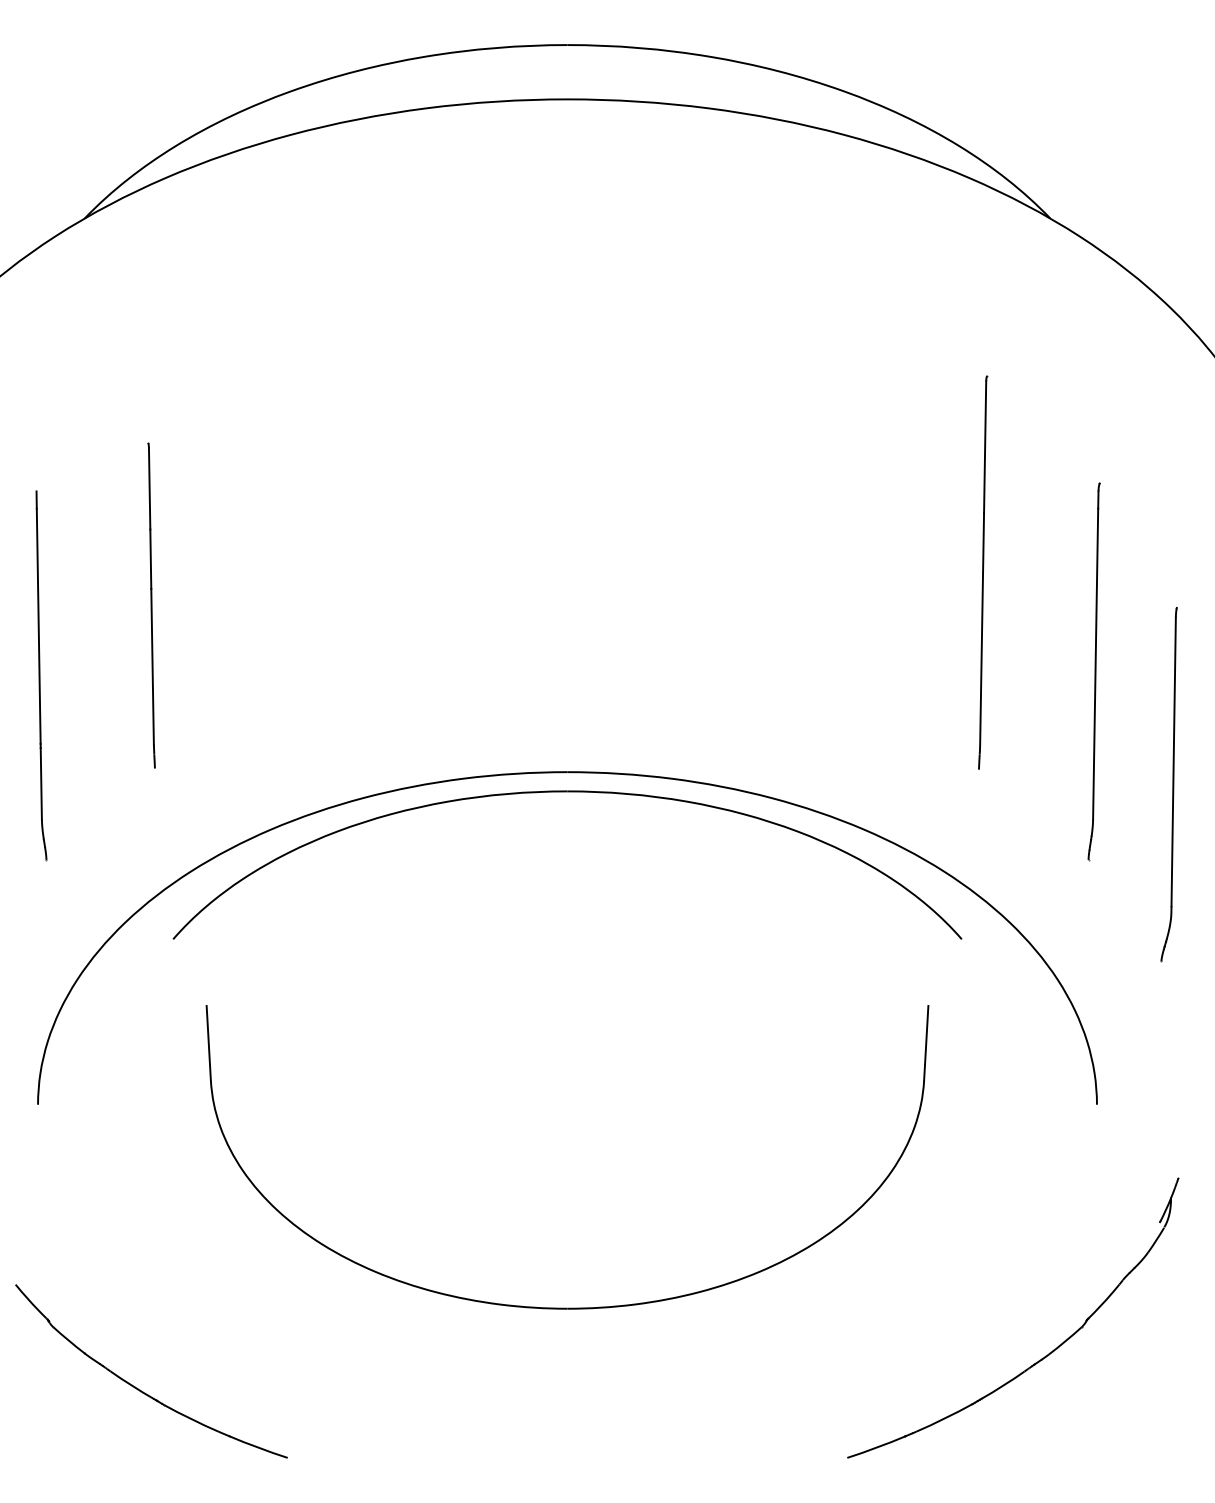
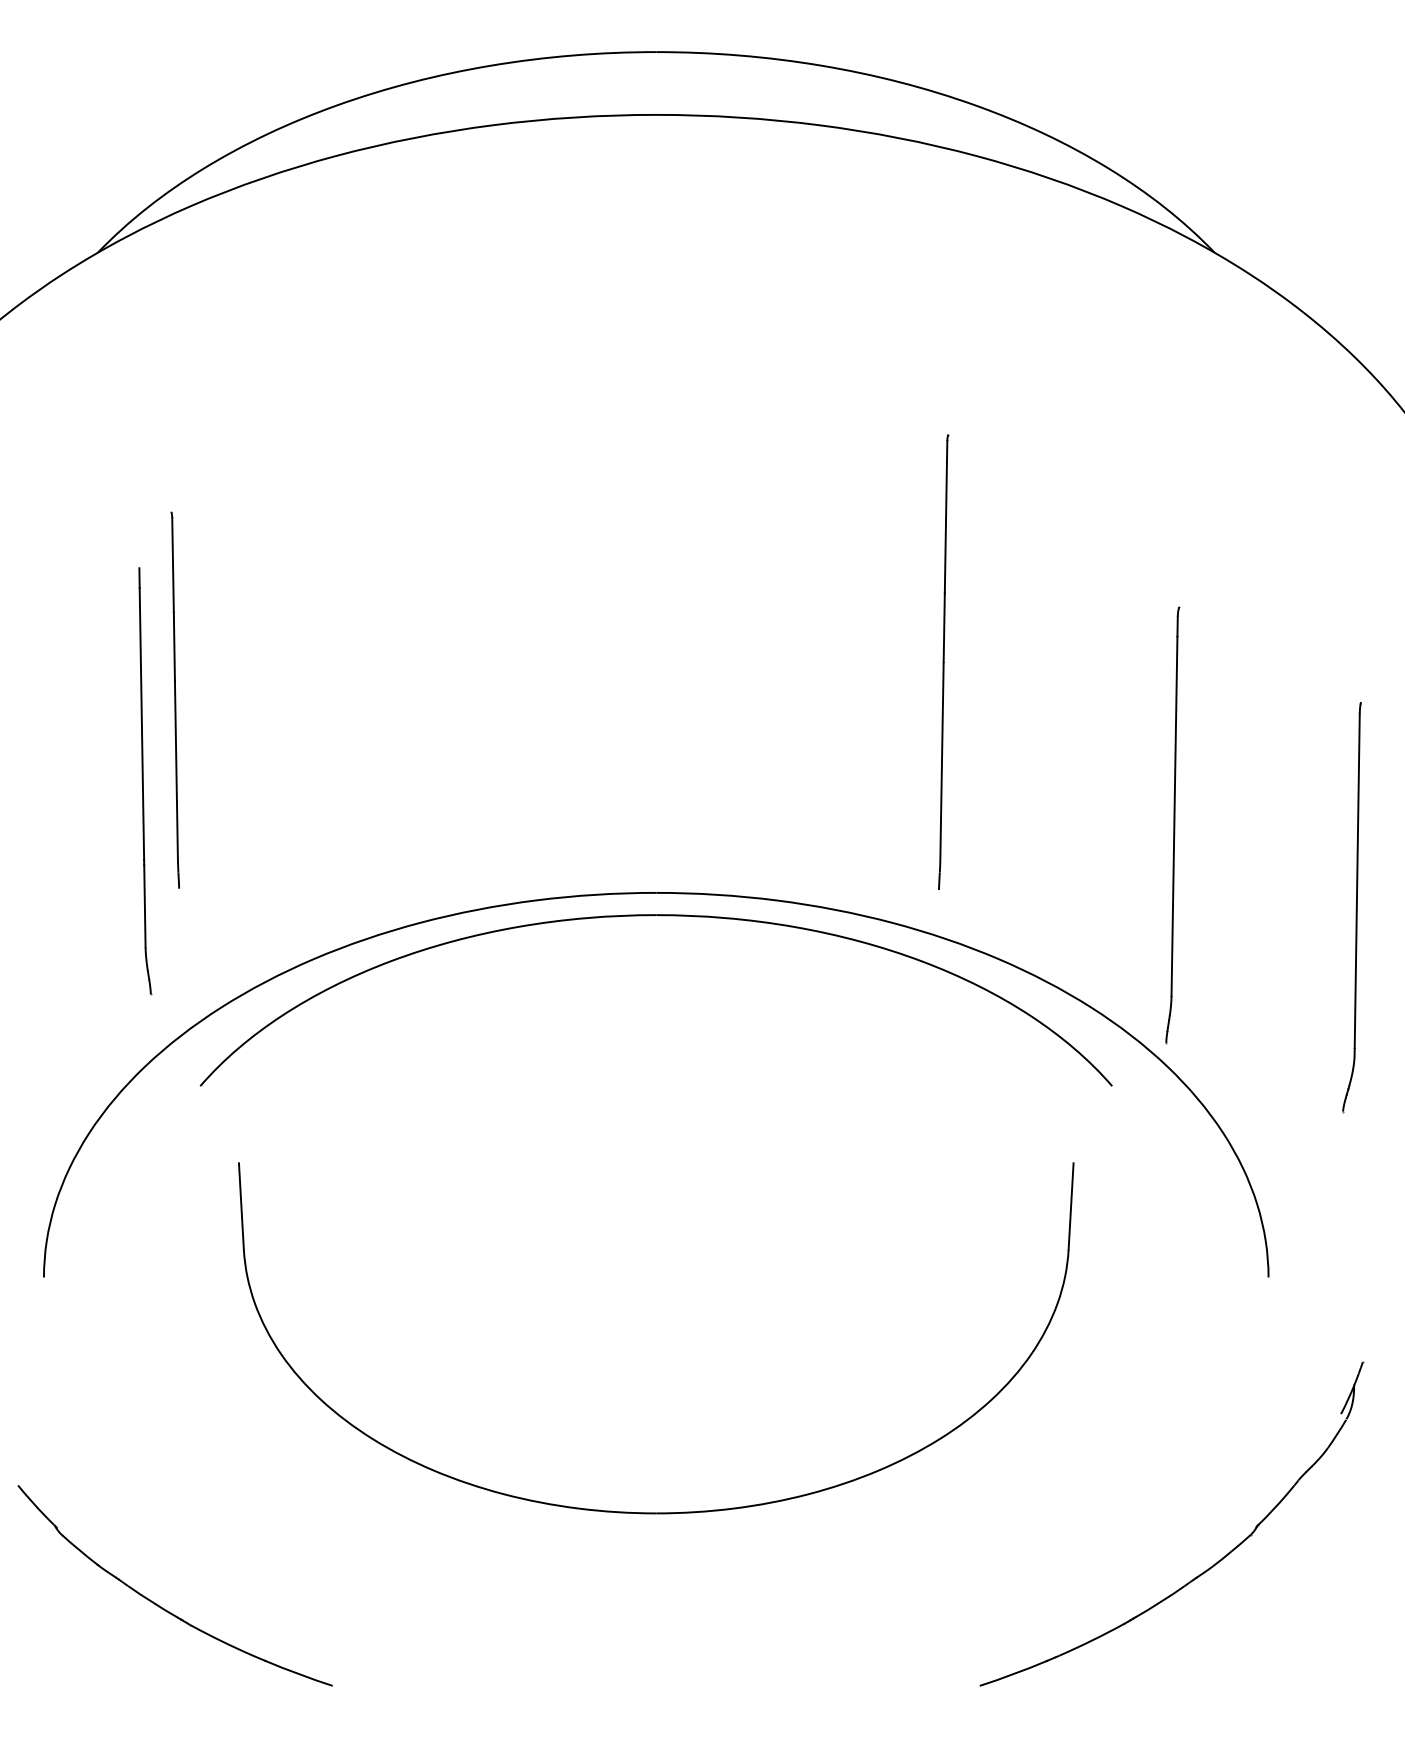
part: (983, 572) -> (944, 662), moved
part: (1093, 671) -> (1171, 825), moved
part: (41, 675) -> (145, 781), moved

